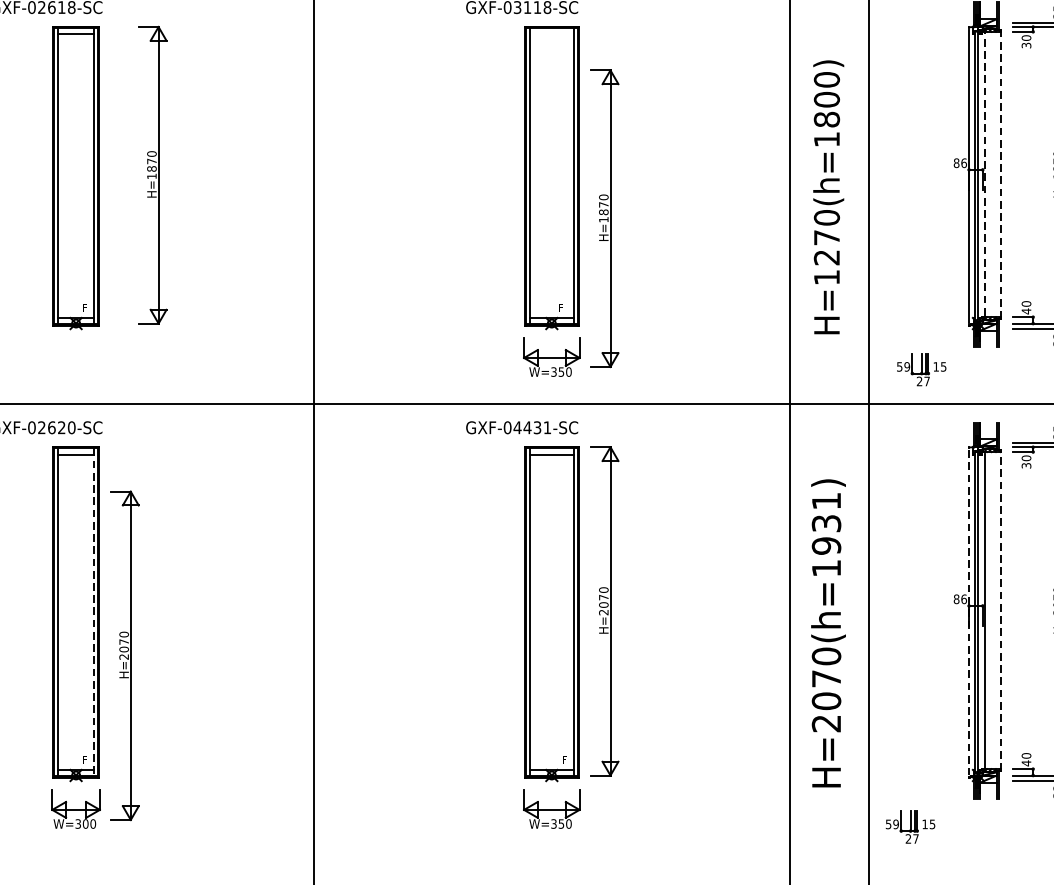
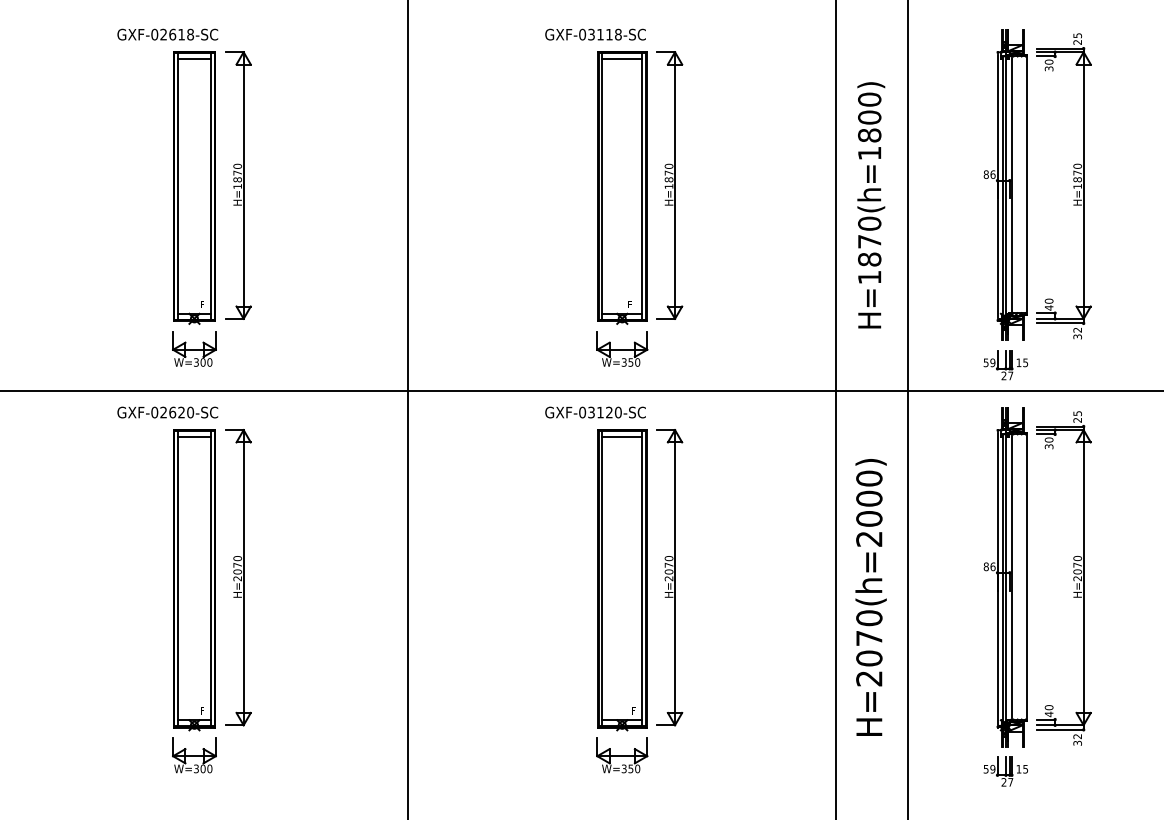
line: (552, 34) -> (622, 58), added
line: (984, 174) -> (1011, 184), dashed -> solid
line: (1001, 174) -> (1026, 184), dashed -> solid
part: (152, 175) -> (238, 185), moved
part: (604, 218) -> (669, 185), moved
text: (826, 257) -> (869, 259), H=1270(h=1800) -> H=1870(h=1800)
part: (76, 356) -> (194, 348), added
part: (921, 369) -> (1005, 365), moved
text: (532, 427) -> (604, 412), GXF-04431-SC -> GXF-03120-SC
text: (826, 534) -> (869, 508), H=2070(h=1931) -> H=2070(h=2000)
line: (1001, 610) -> (1026, 576), dashed -> solid
line: (969, 612) -> (997, 578), dashed -> solid
line: (93, 613) -> (210, 579), dashed -> solid
part: (125, 655) -> (238, 577), moved
part: (910, 826) -> (1005, 771), moved

